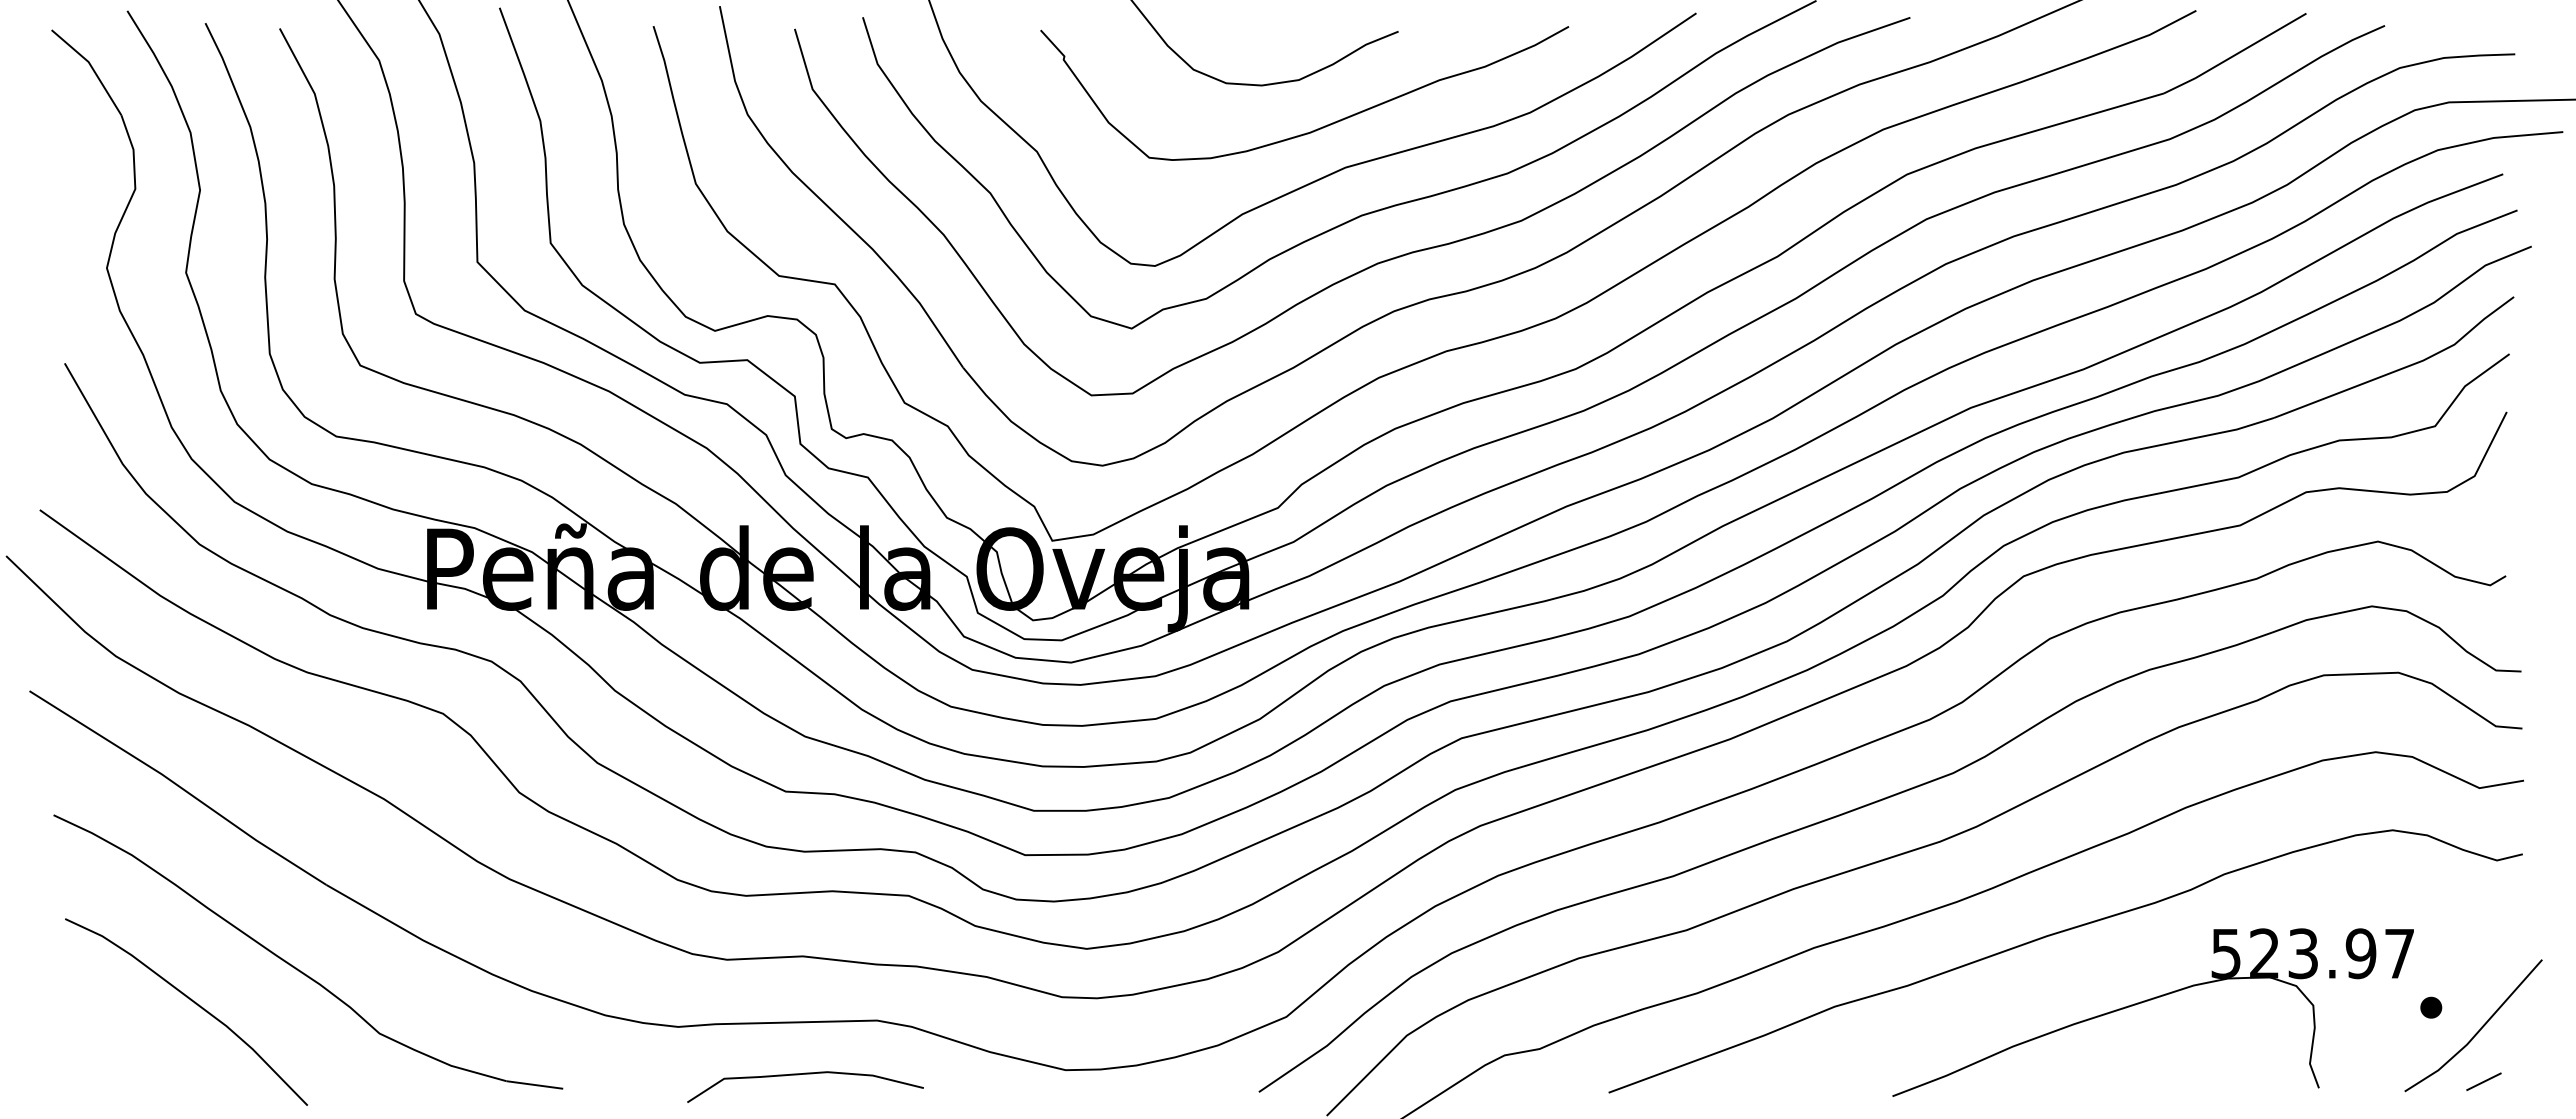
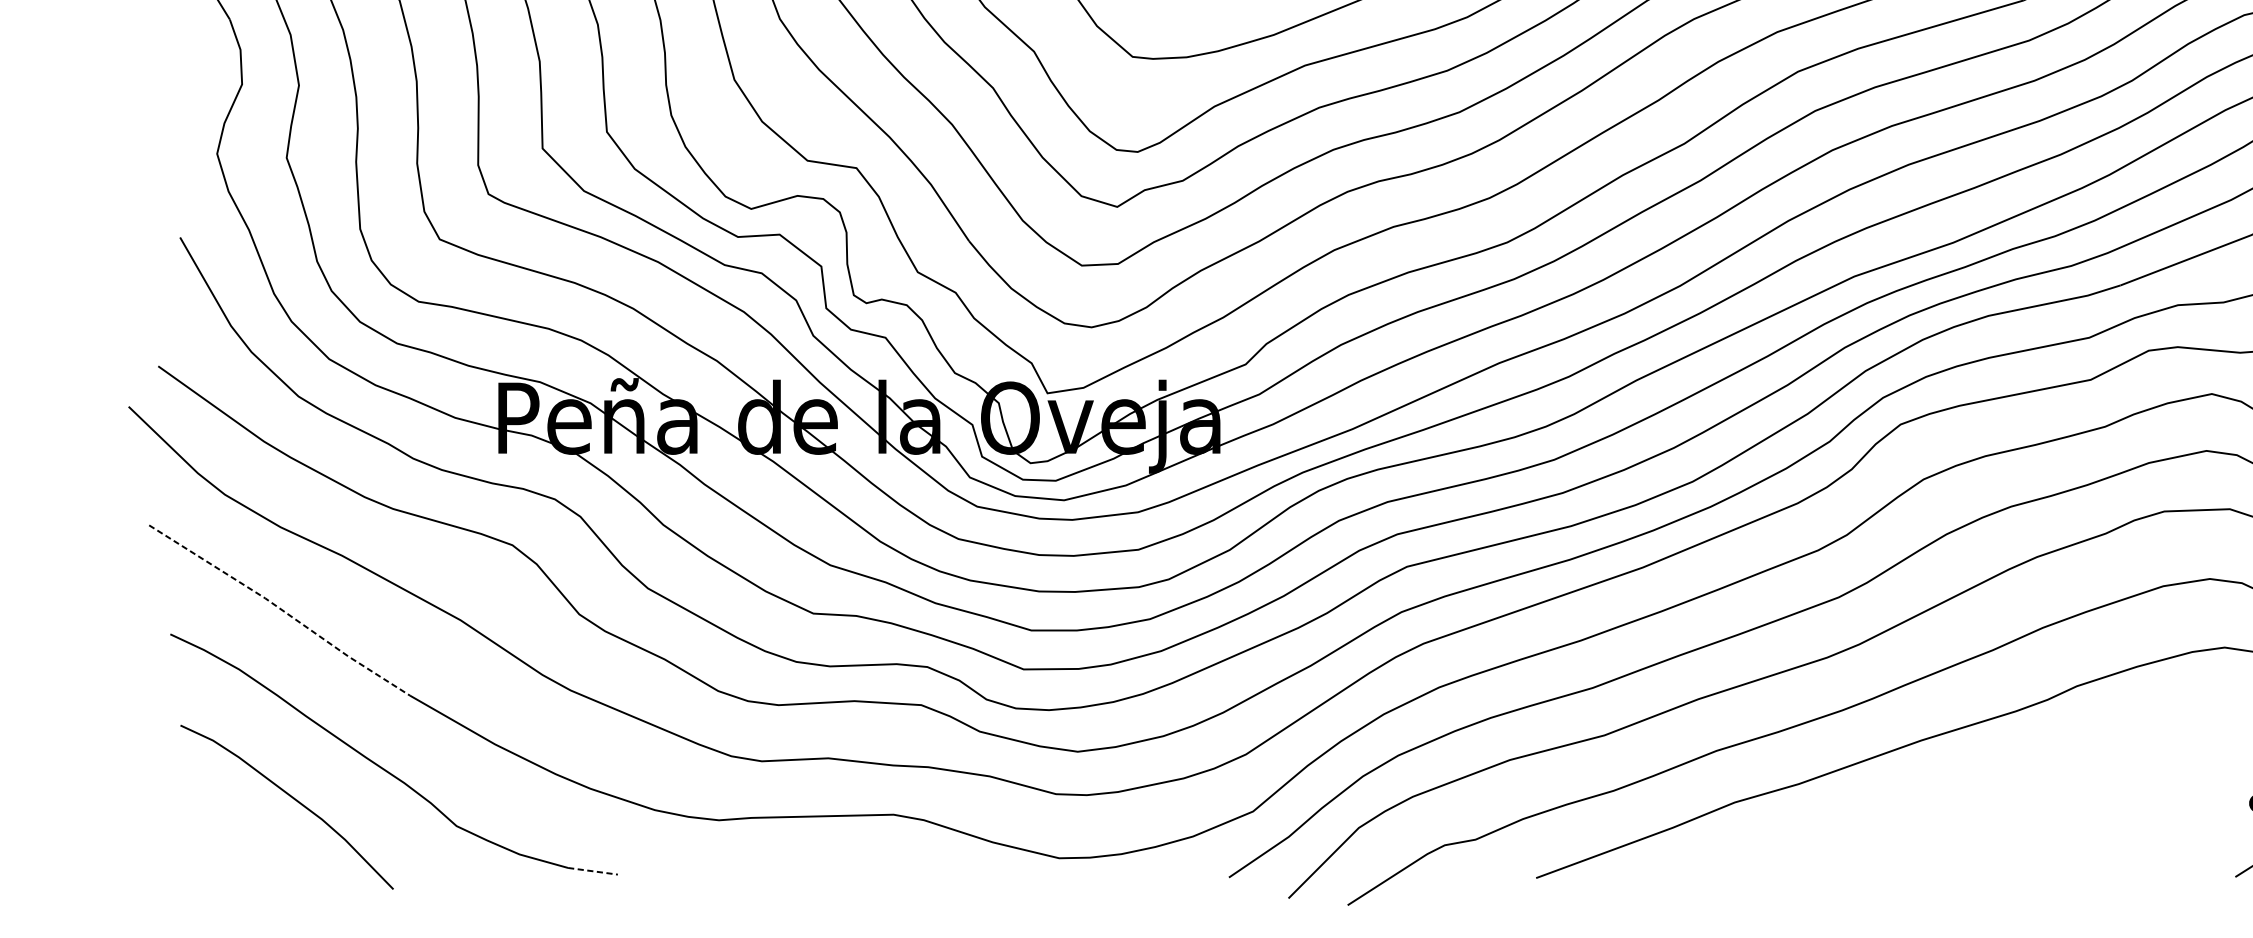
line: (179, 786) -> (280, 609), solid -> dashed
part: (2148, 1001) -> (2010, 797), removed
curve: (805, 1074) -> (830, 862), removed
line: (534, 1084) -> (592, 870), solid -> dashed

